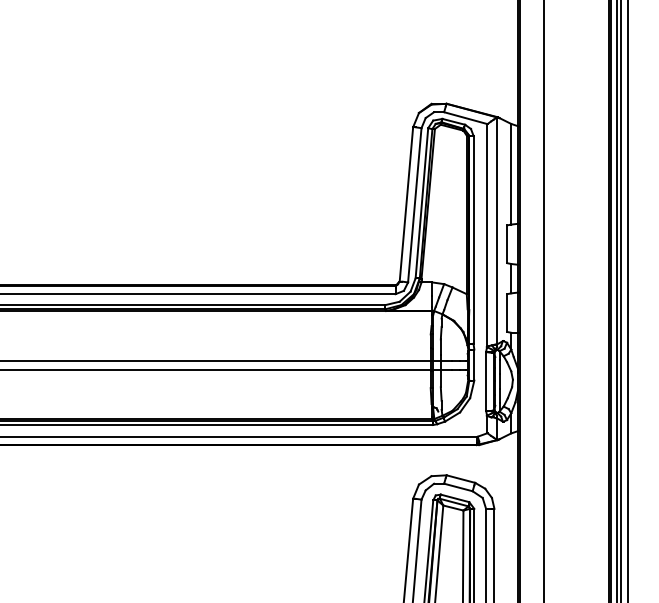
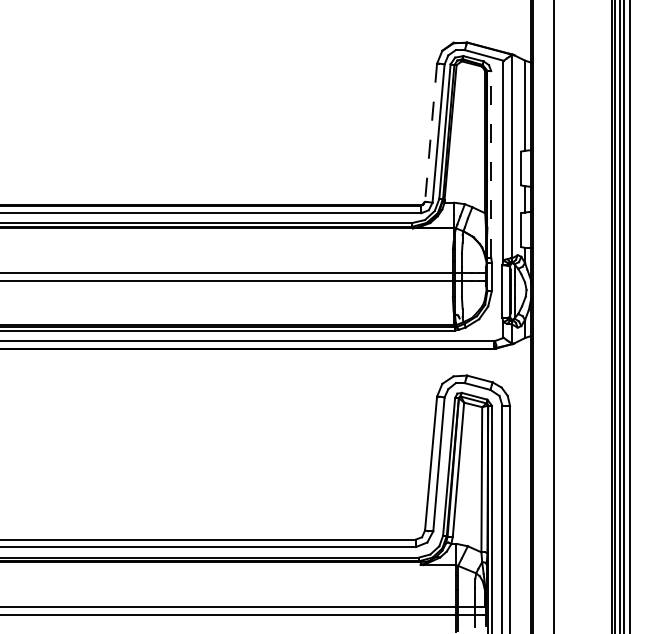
line: (406, 205) -> (431, 133), solid -> dashed
line: (473, 238) -> (491, 163), solid -> dashed

